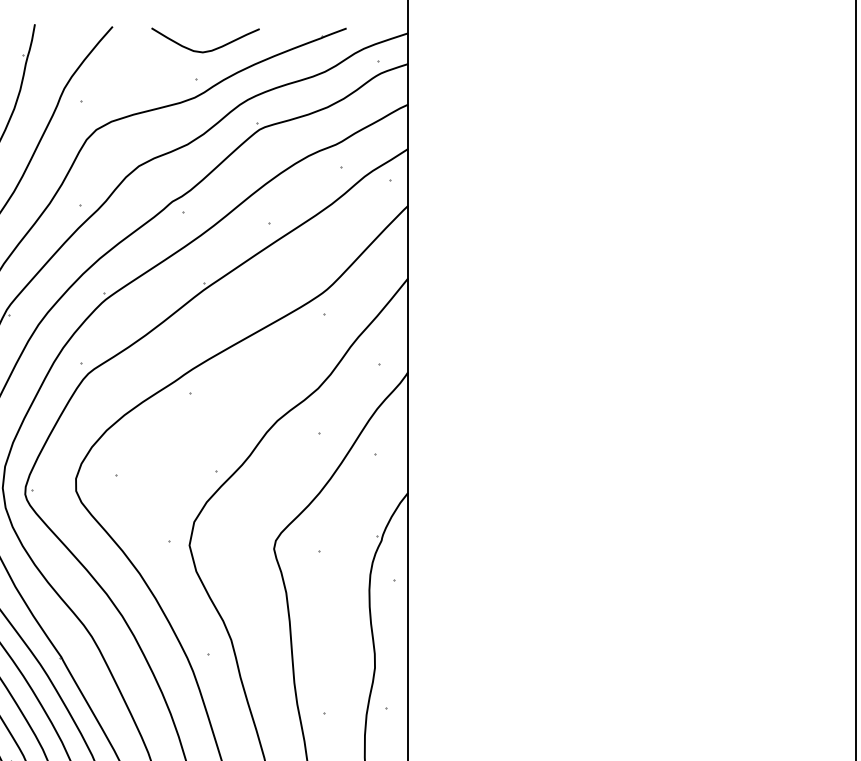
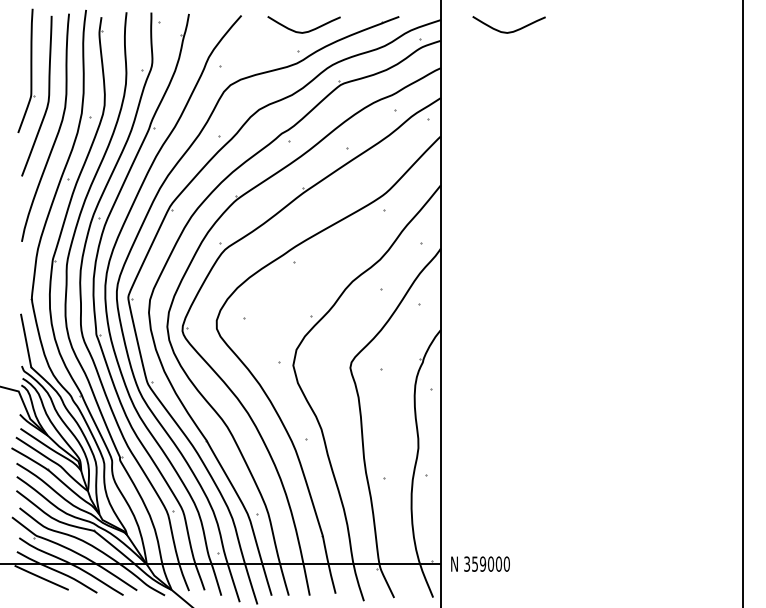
curve: (508, 50) -> (508, 31), added

